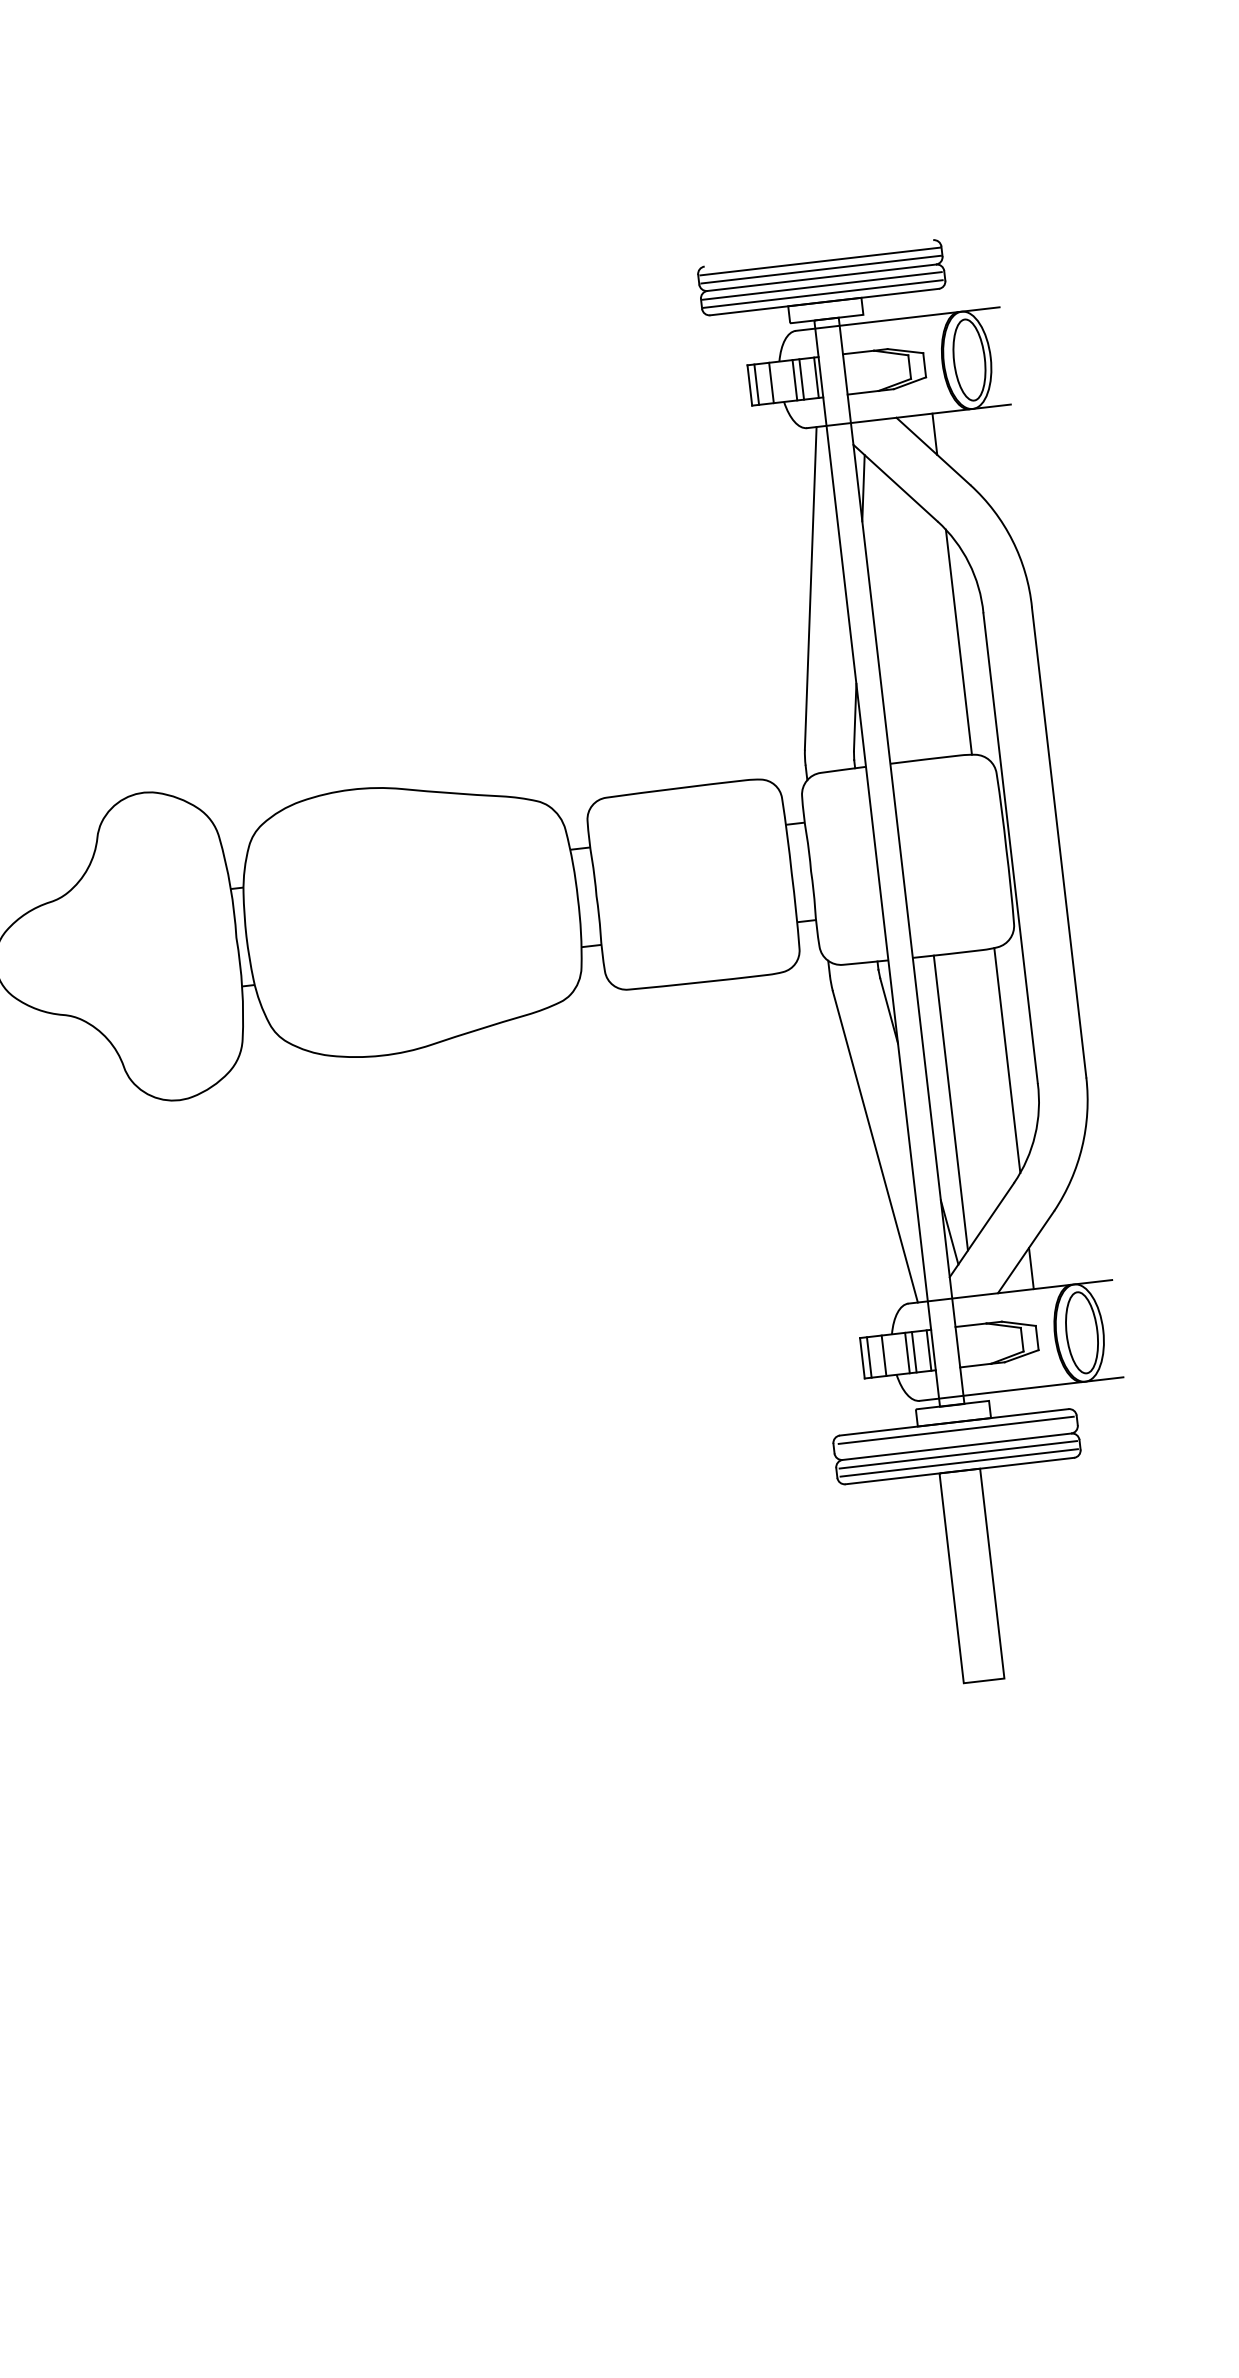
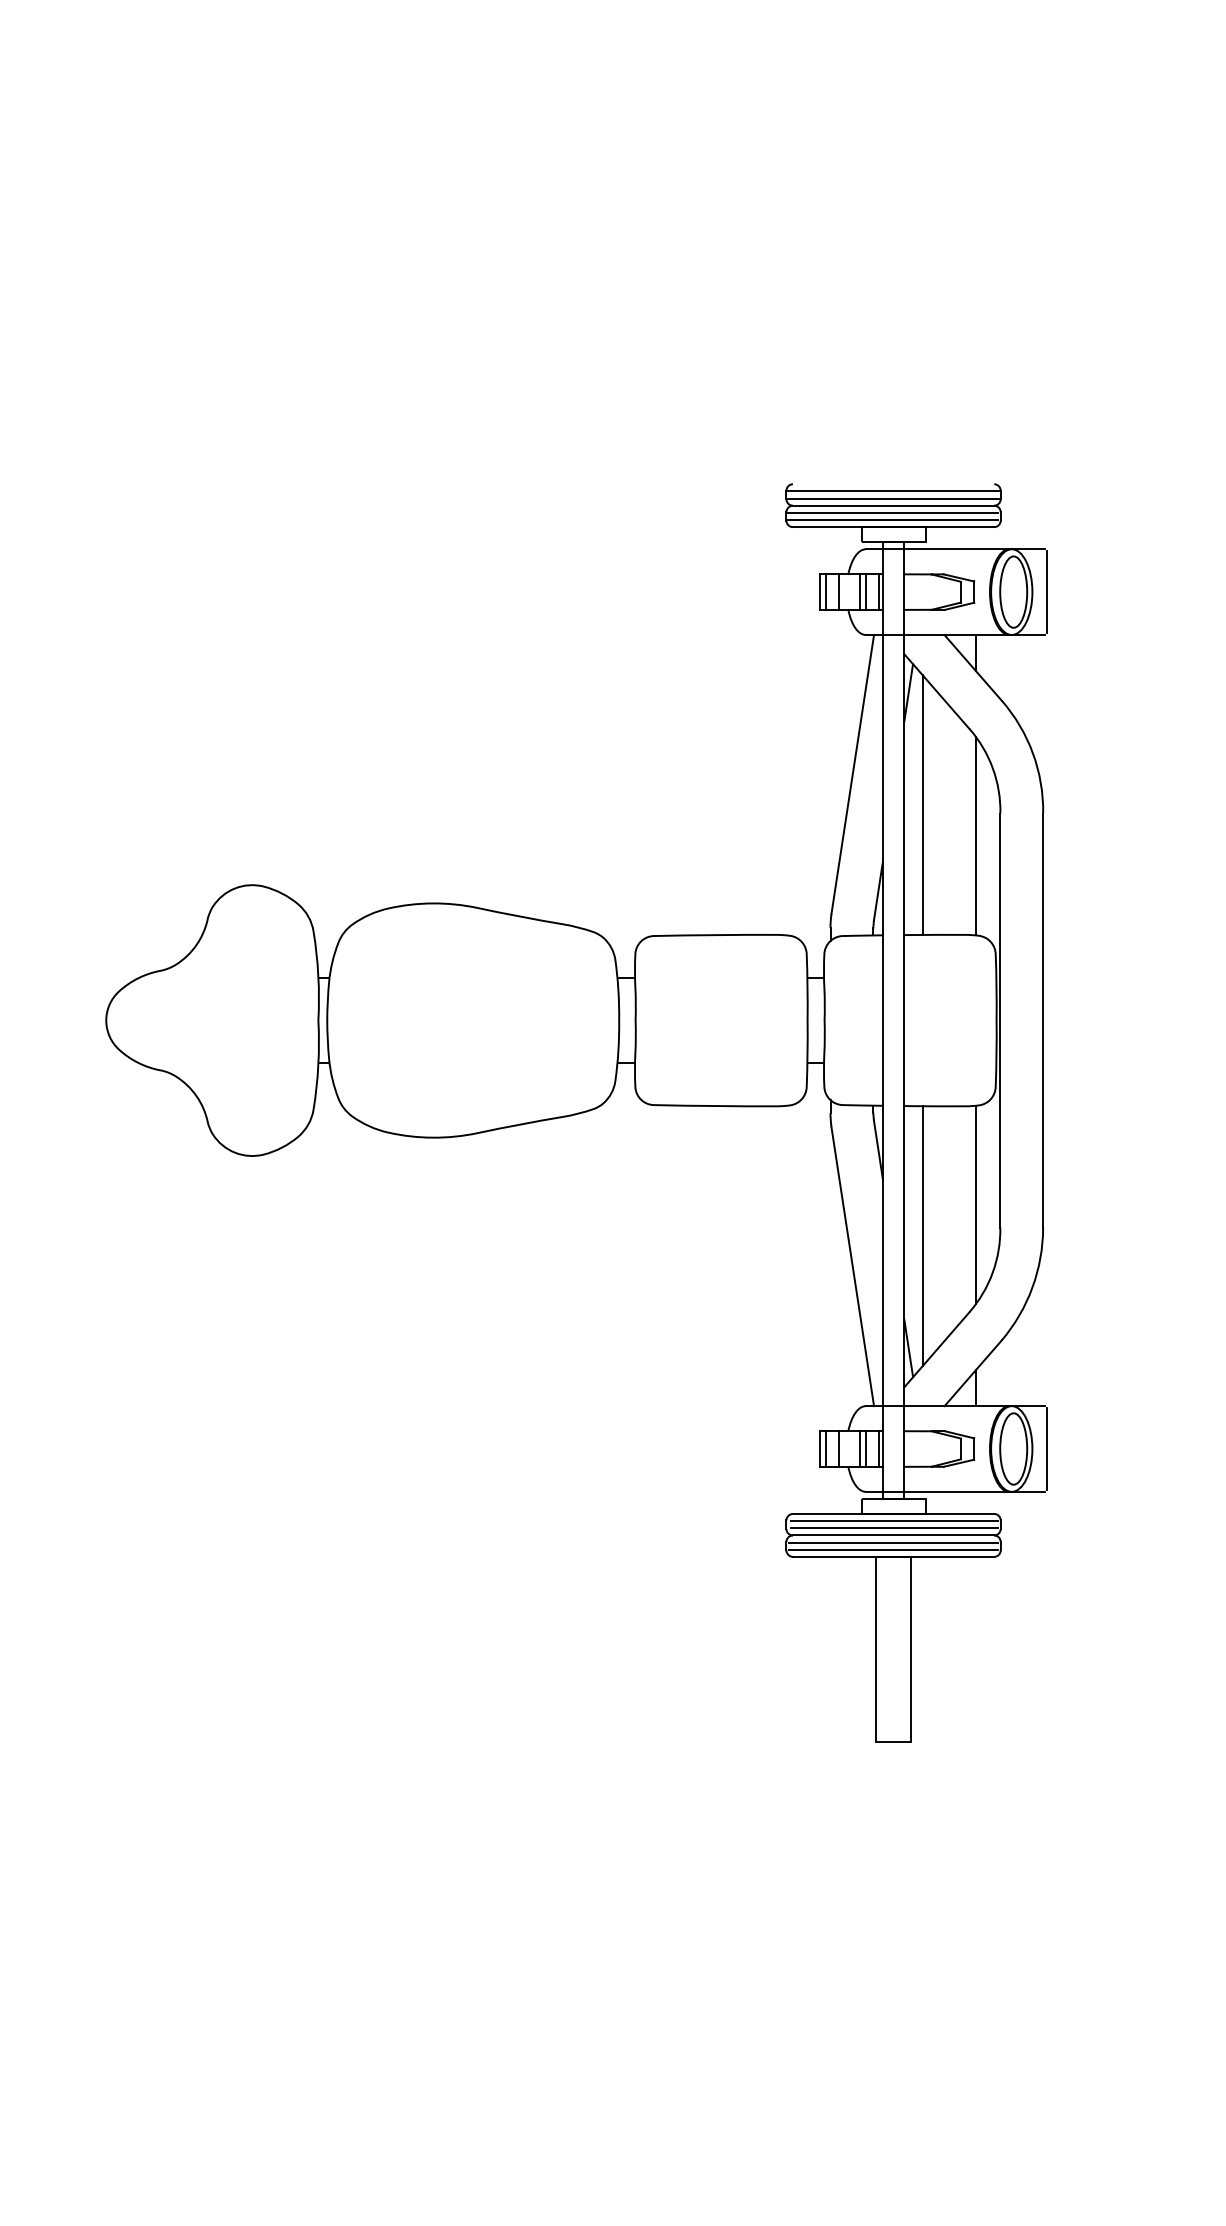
line: (1006, 356) -> (1046, 592), added
line: (893, 613) -> (922, 804), added
line: (1119, 1327) -> (1046, 1448), added
line: (957, 1438) -> (894, 1528), added

